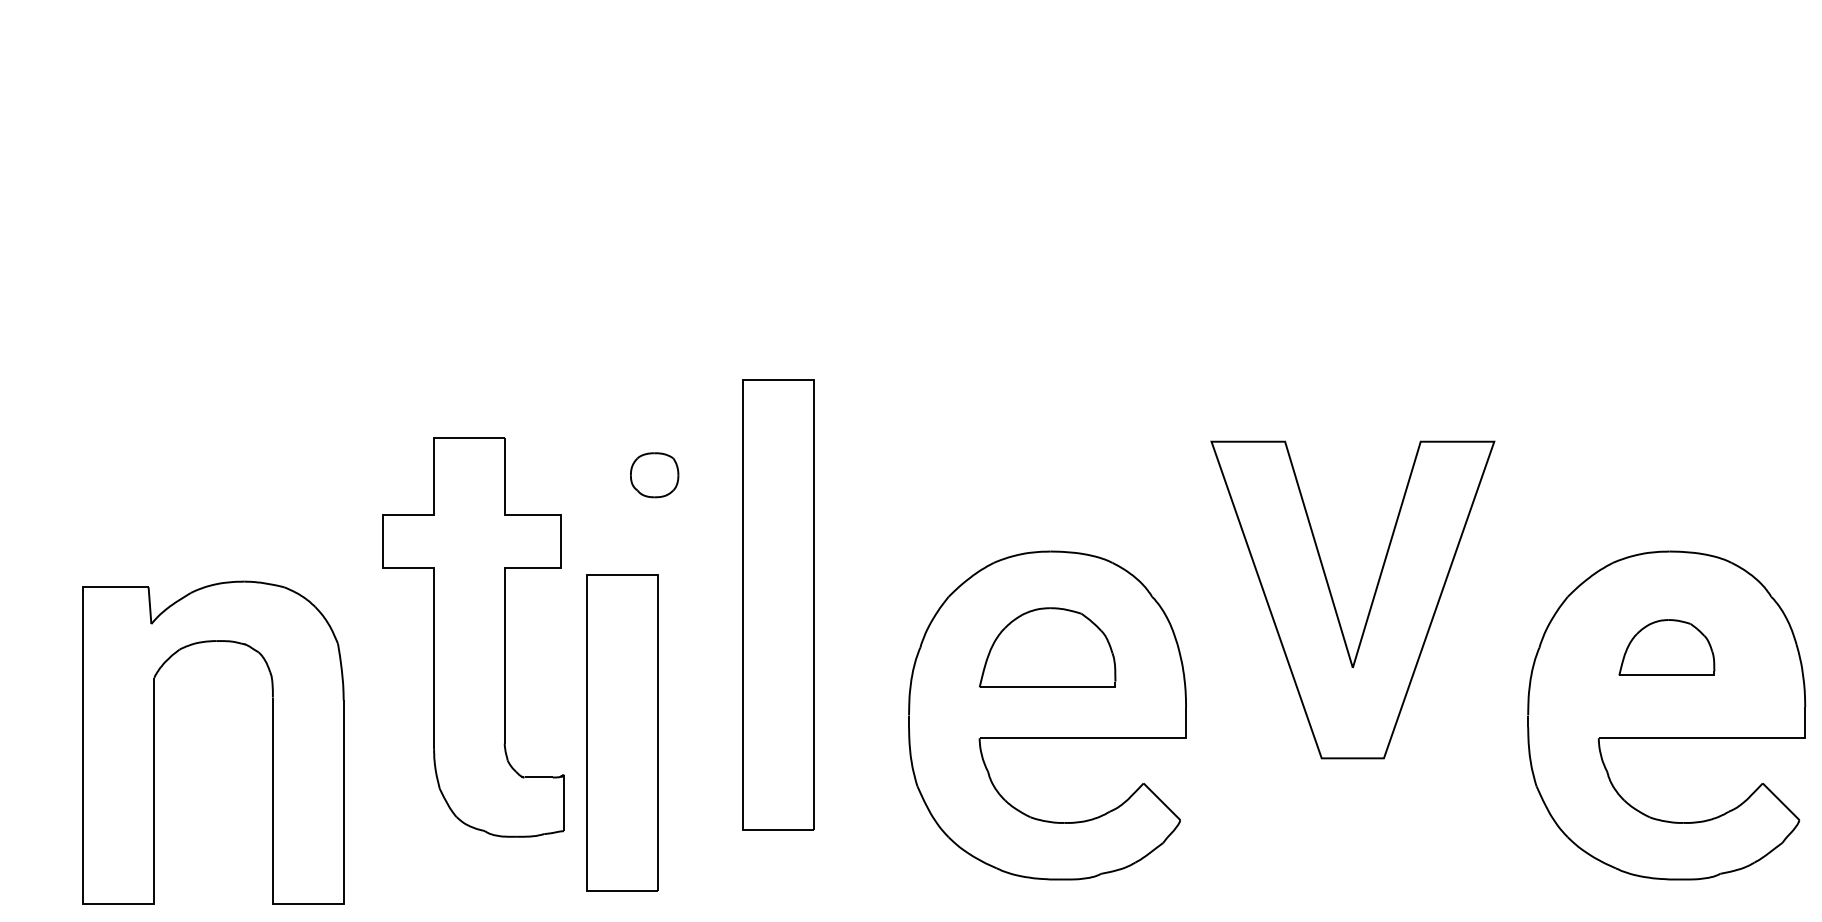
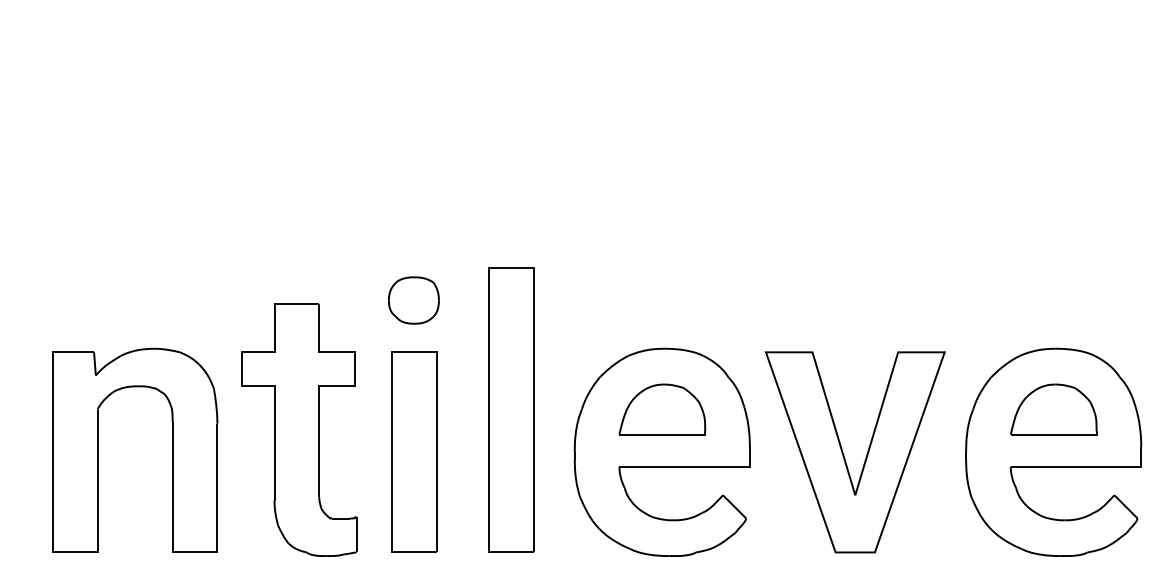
part: (653, 475) -> (413, 300), size x1.67
part: (778, 603) -> (511, 409), moved
part: (1335, 604) -> (844, 455), moved
part: (473, 636) -> (299, 429), moved
part: (1666, 647) -> (1053, 409), size x1.43
part: (622, 731) -> (414, 451), moved
part: (155, 741) -> (98, 449), moved

